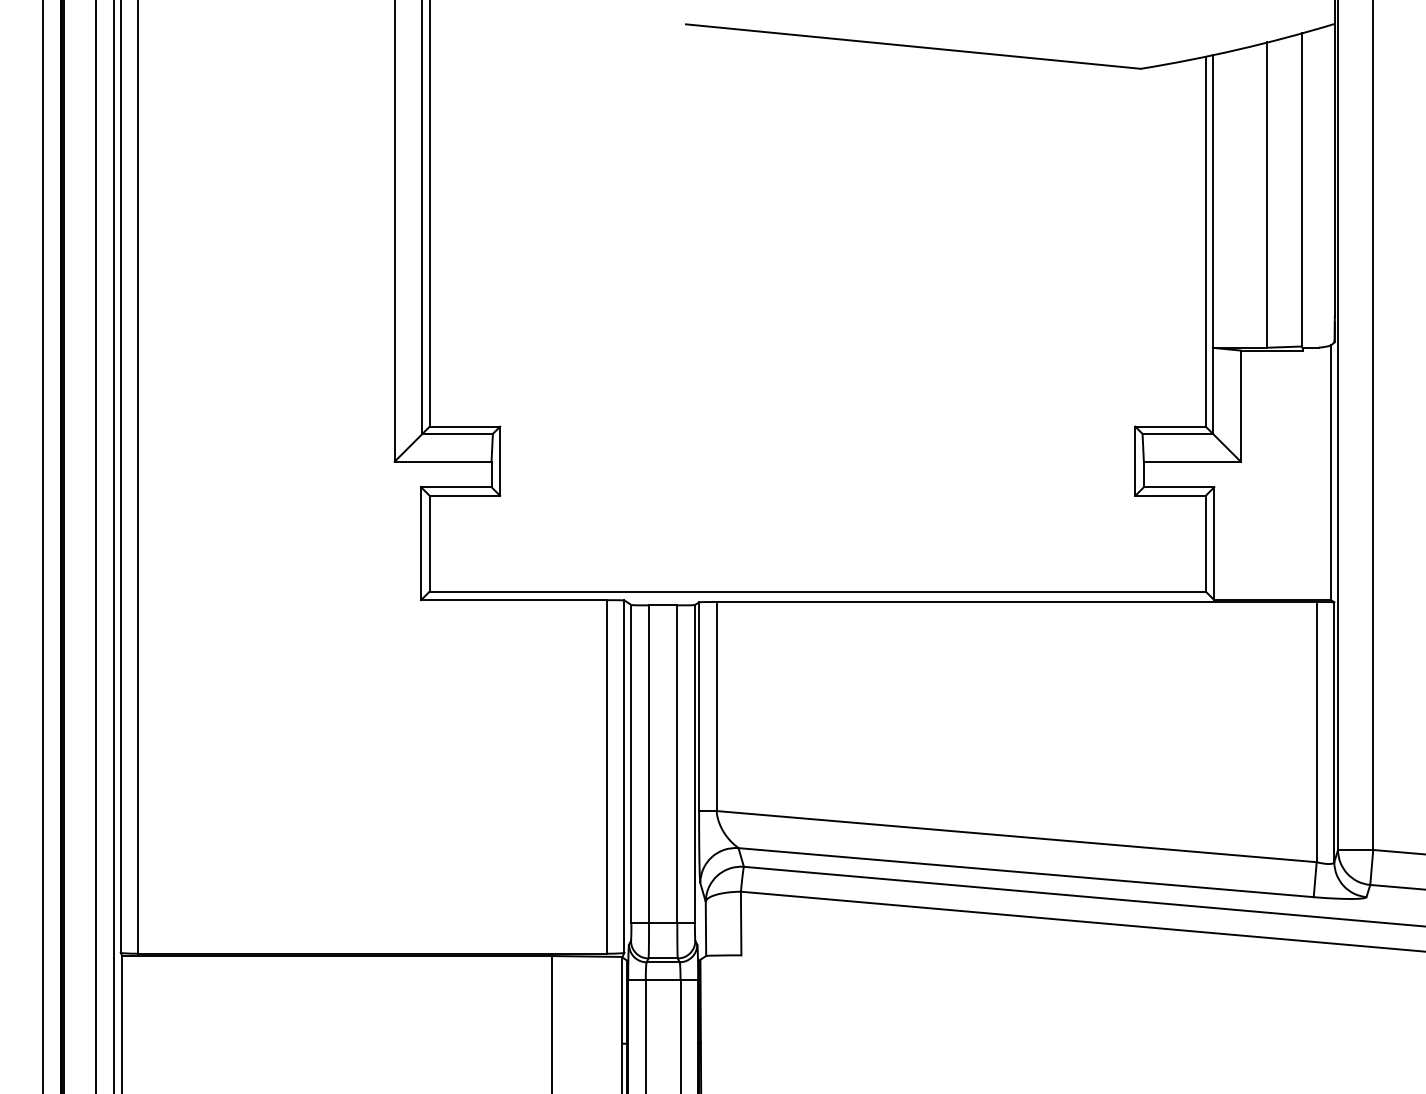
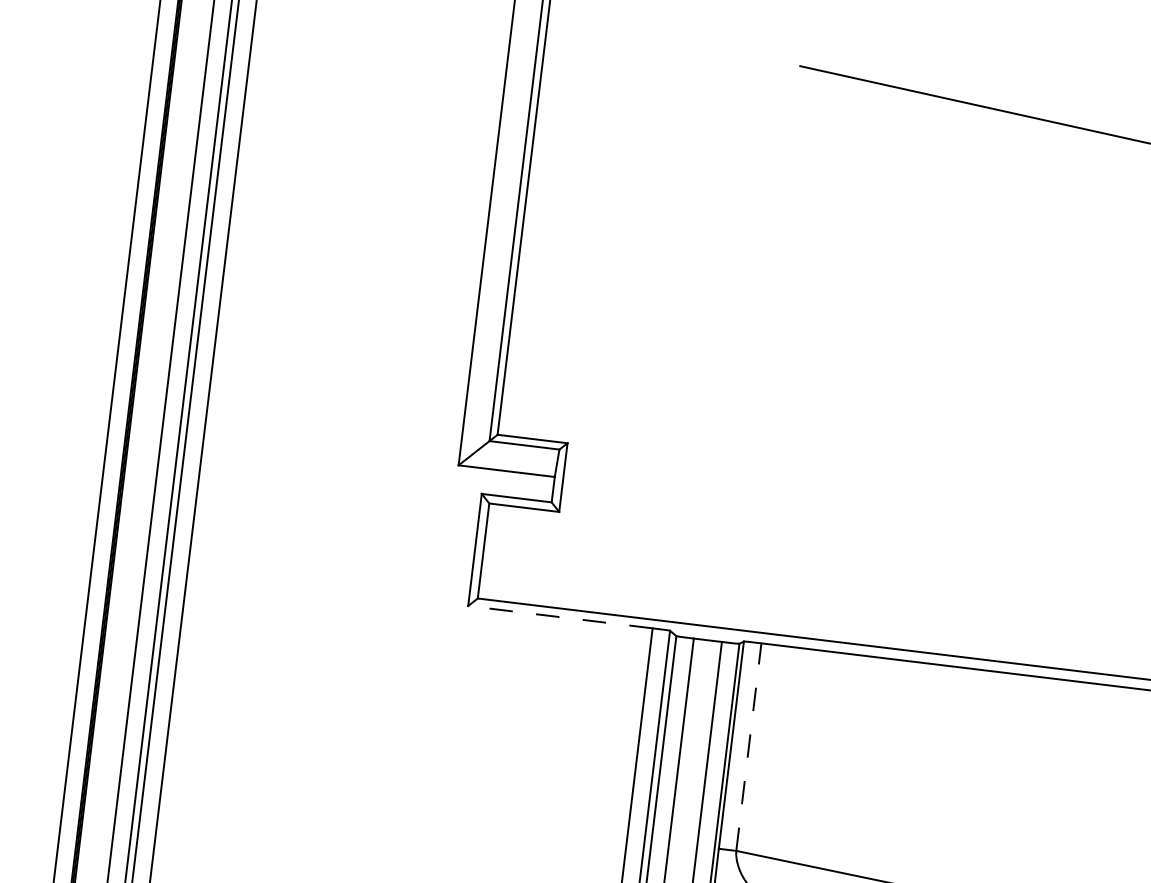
line: (514, 600) -> (560, 617), solid -> dashed
line: (716, 706) -> (748, 747), solid -> dashed

